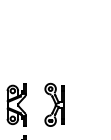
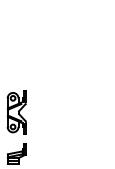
part: (54, 104) -> (55, 112), removed

